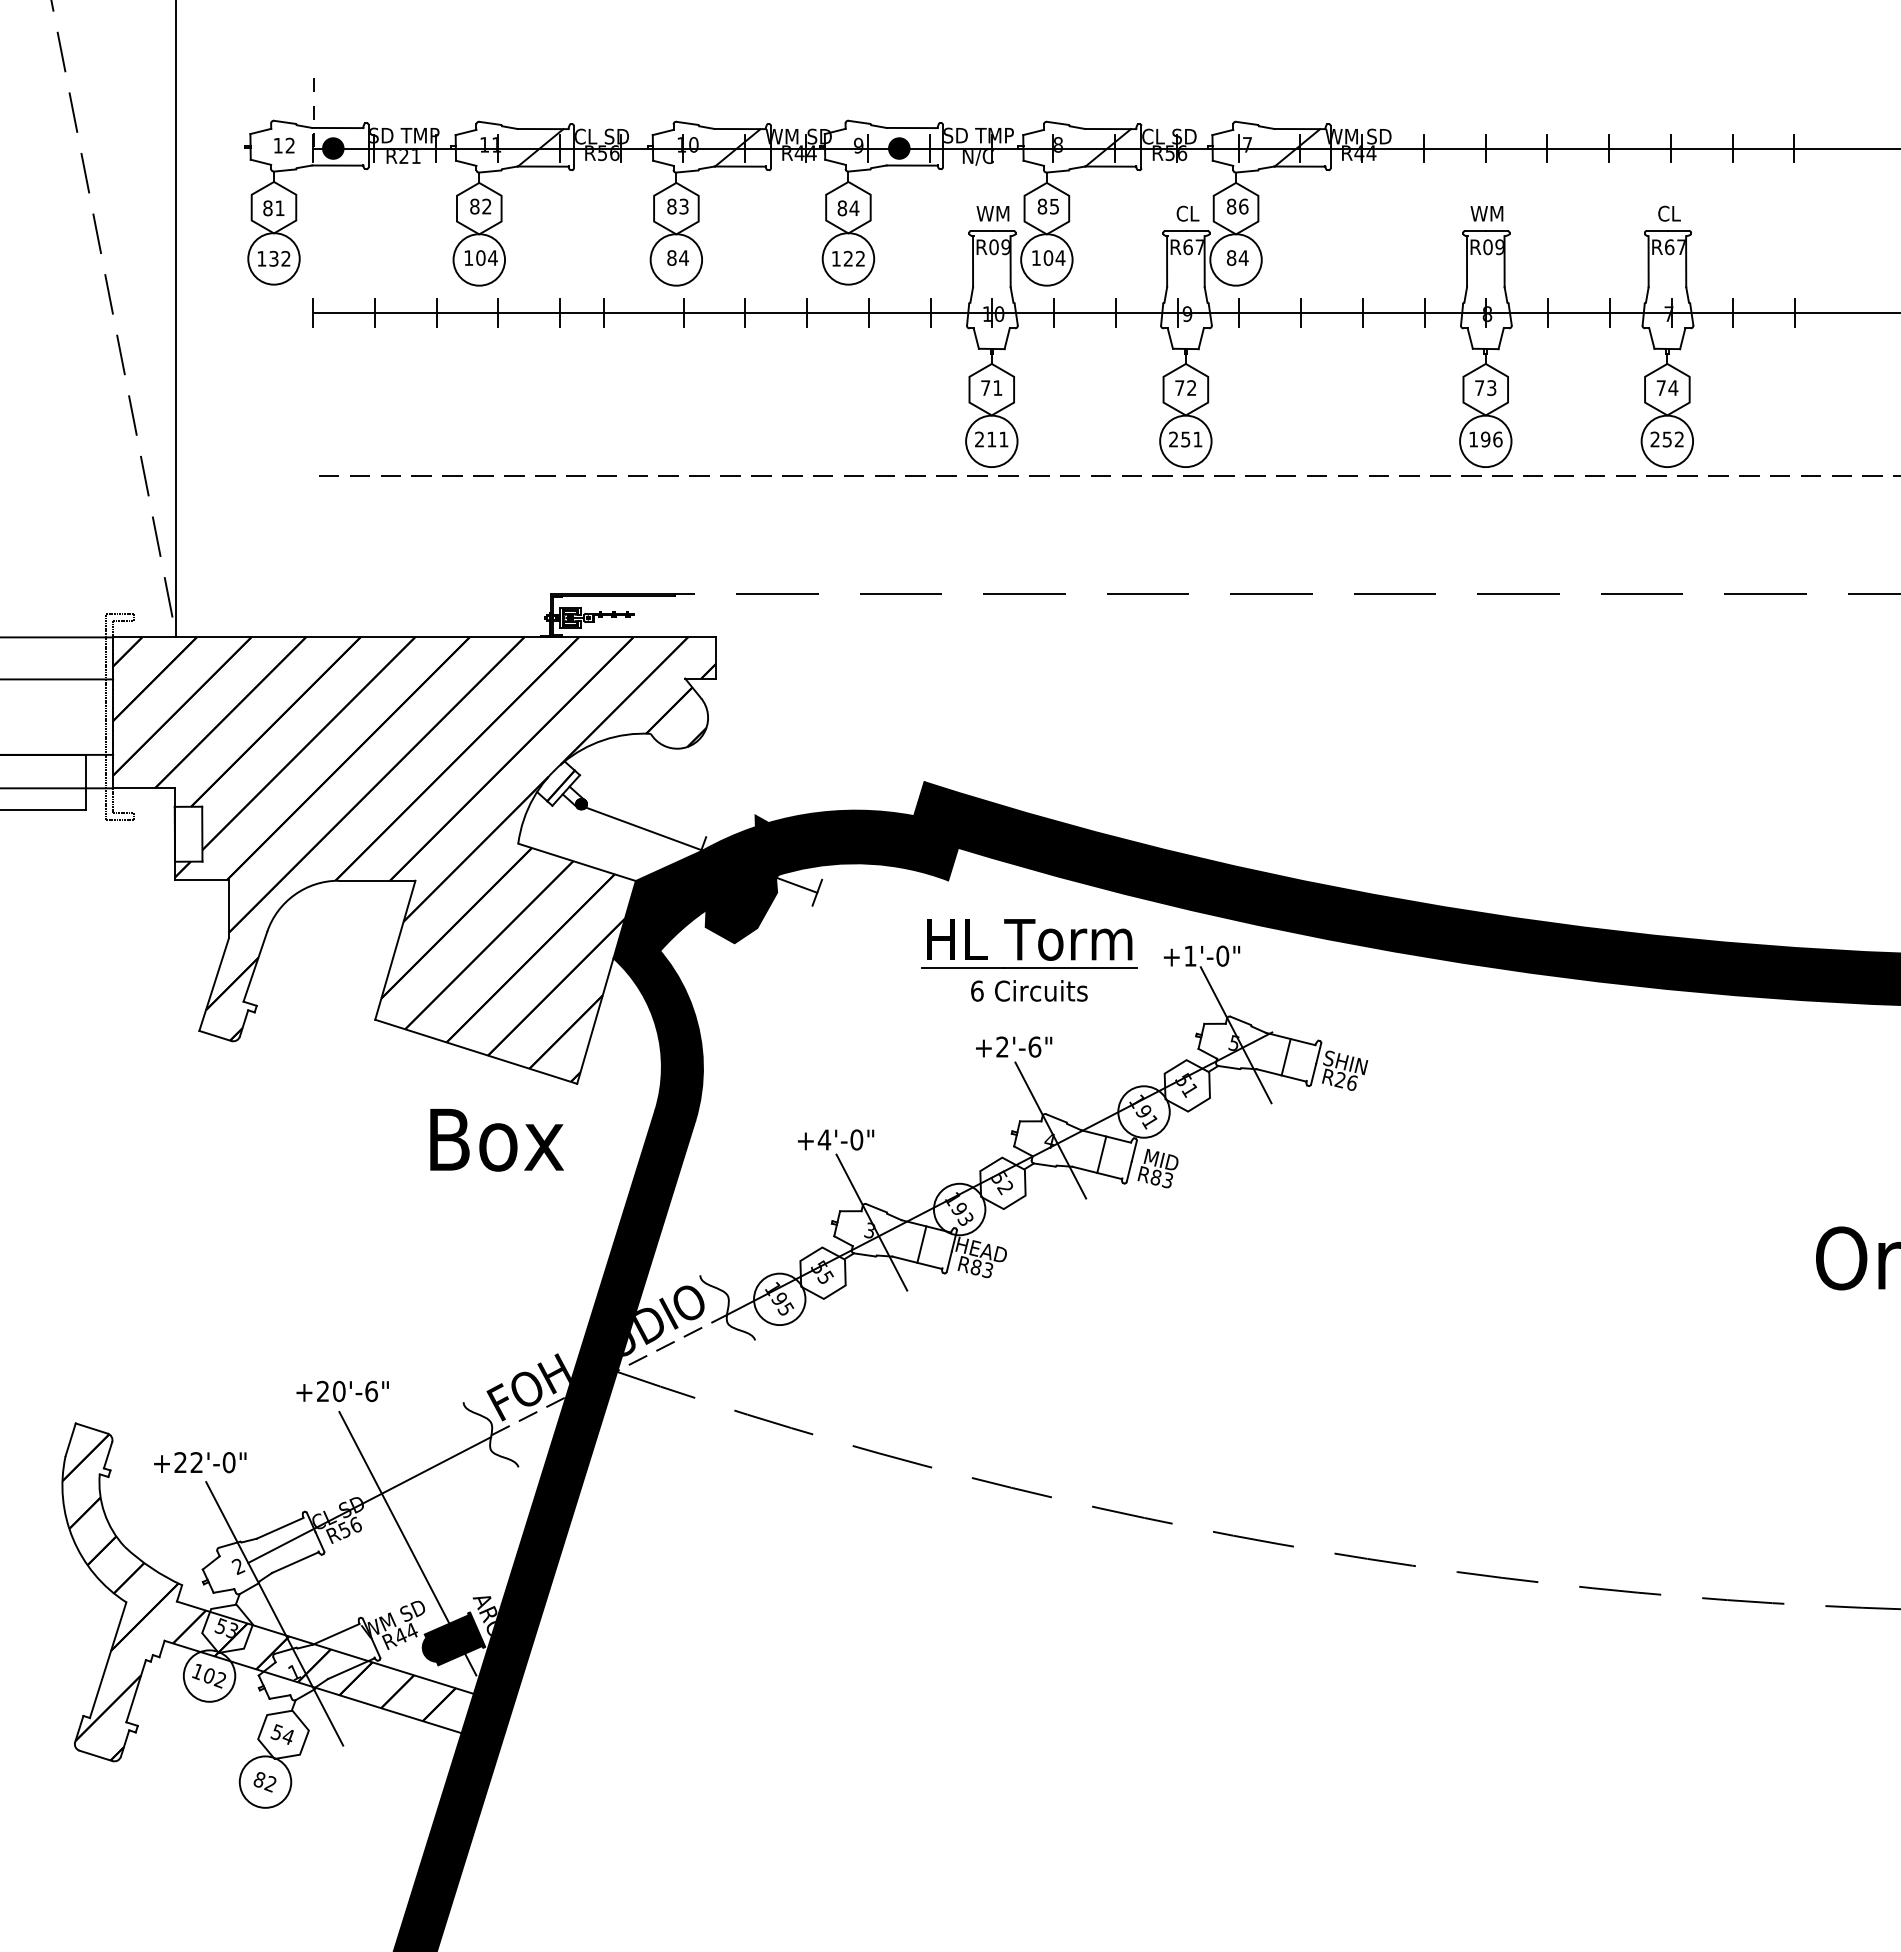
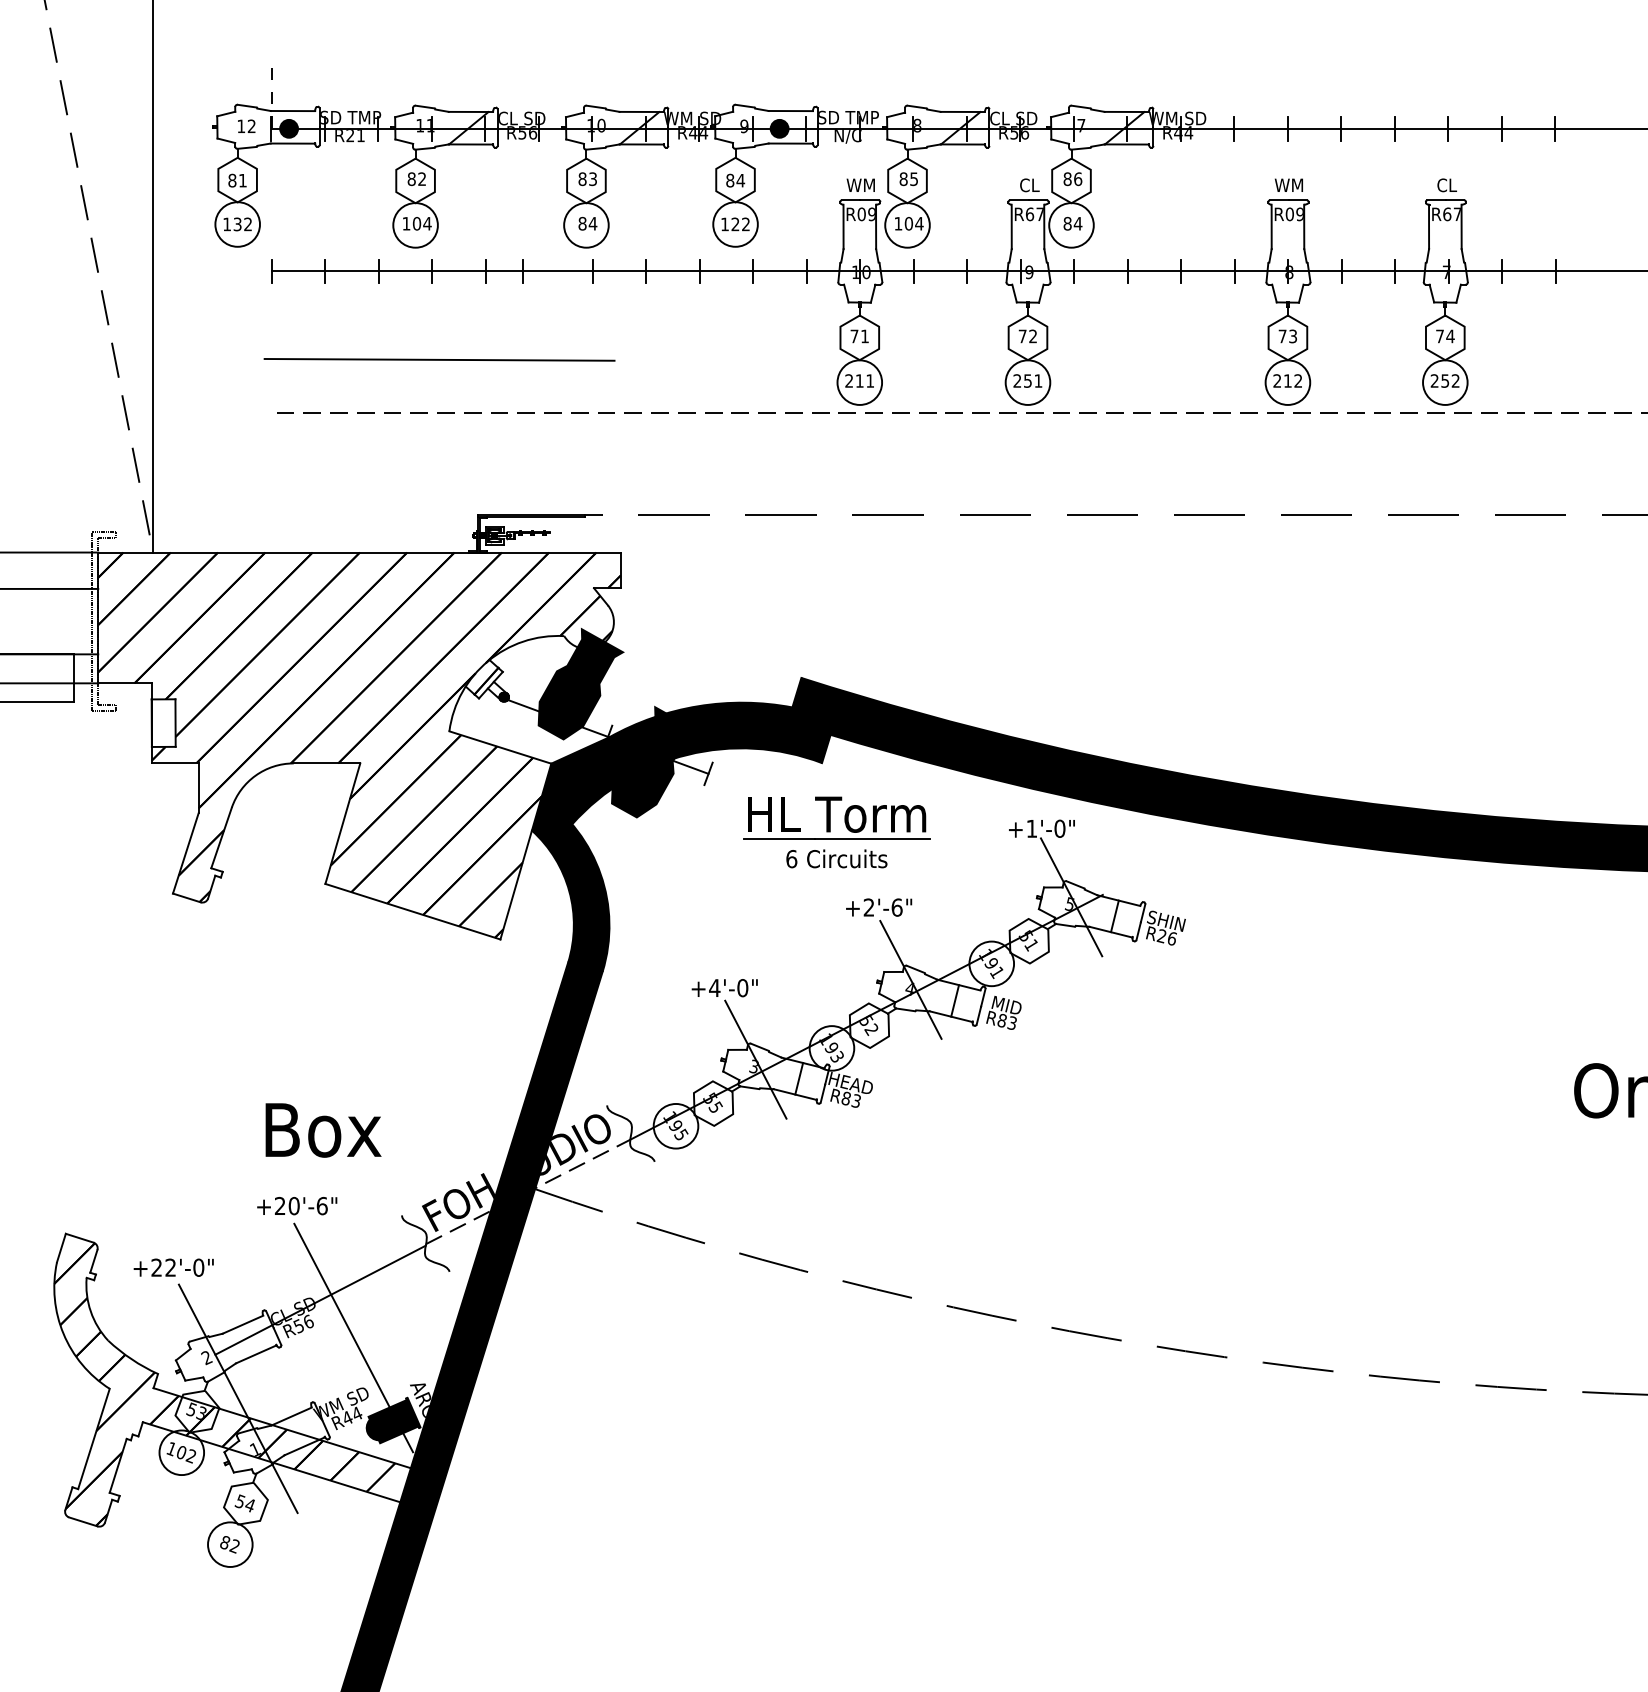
line: (506, 415) -> (439, 360), added
text: (1485, 439) -> (1287, 381), 196 -> 212
fill: (670, 789) -> (581, 684), added
part: (1029, 967) -> (837, 838), moved
text: (496, 1140) -> (323, 1130), moved

